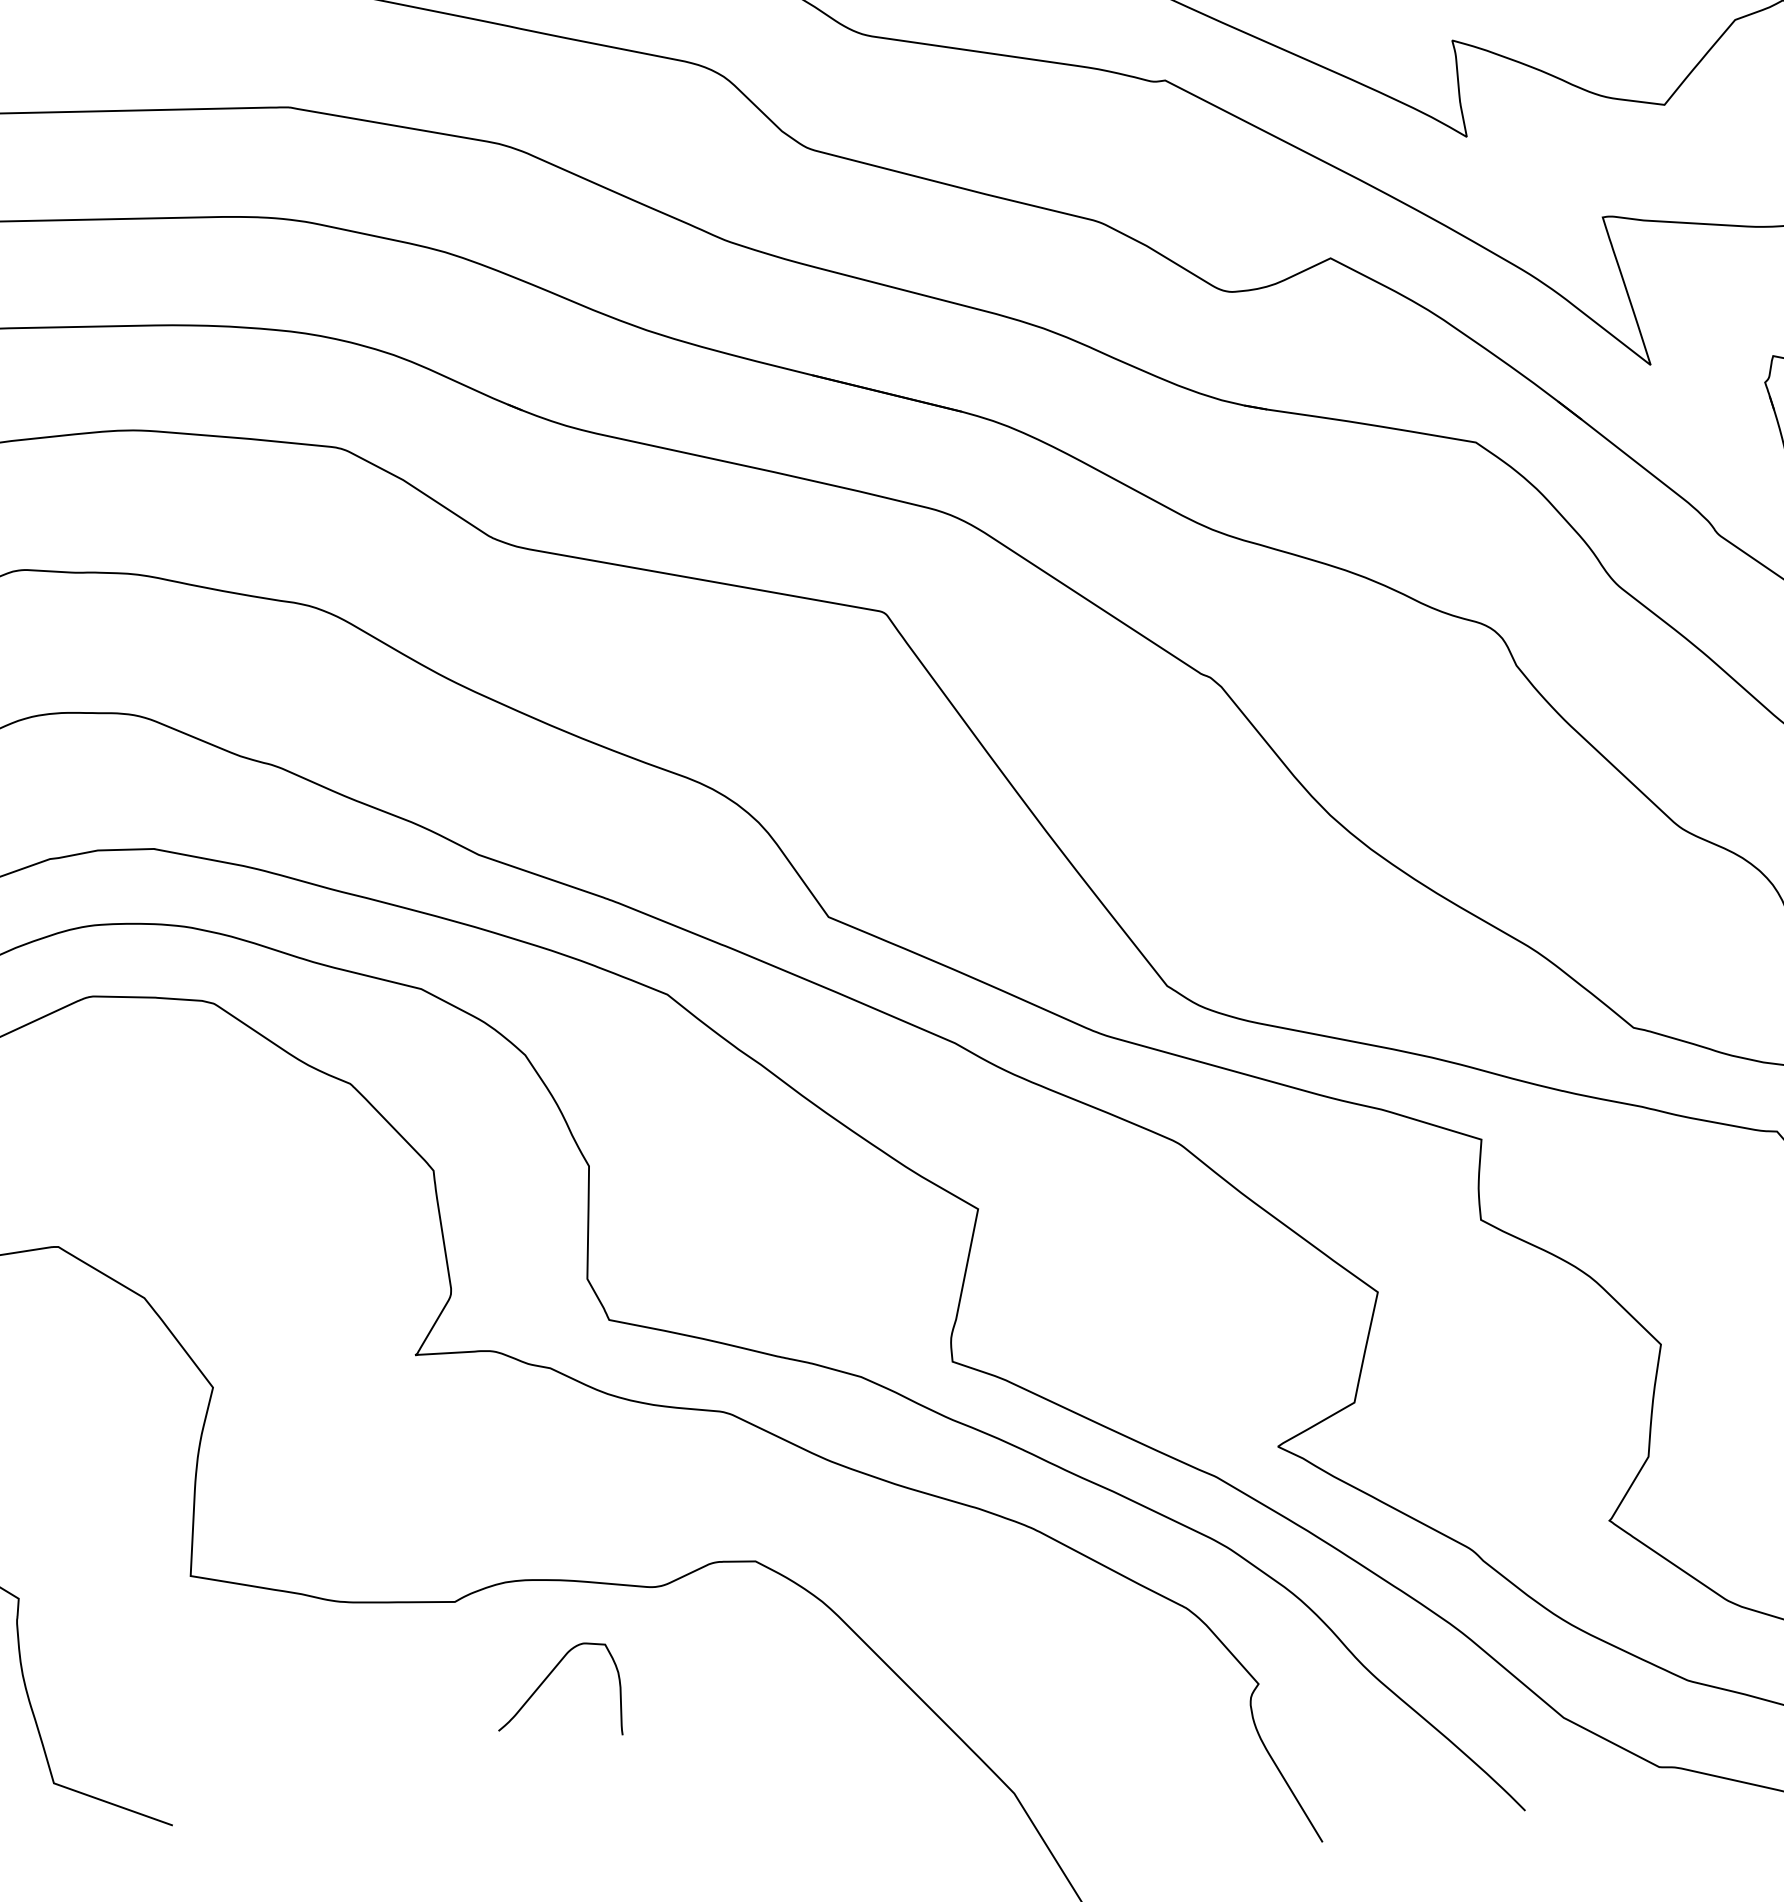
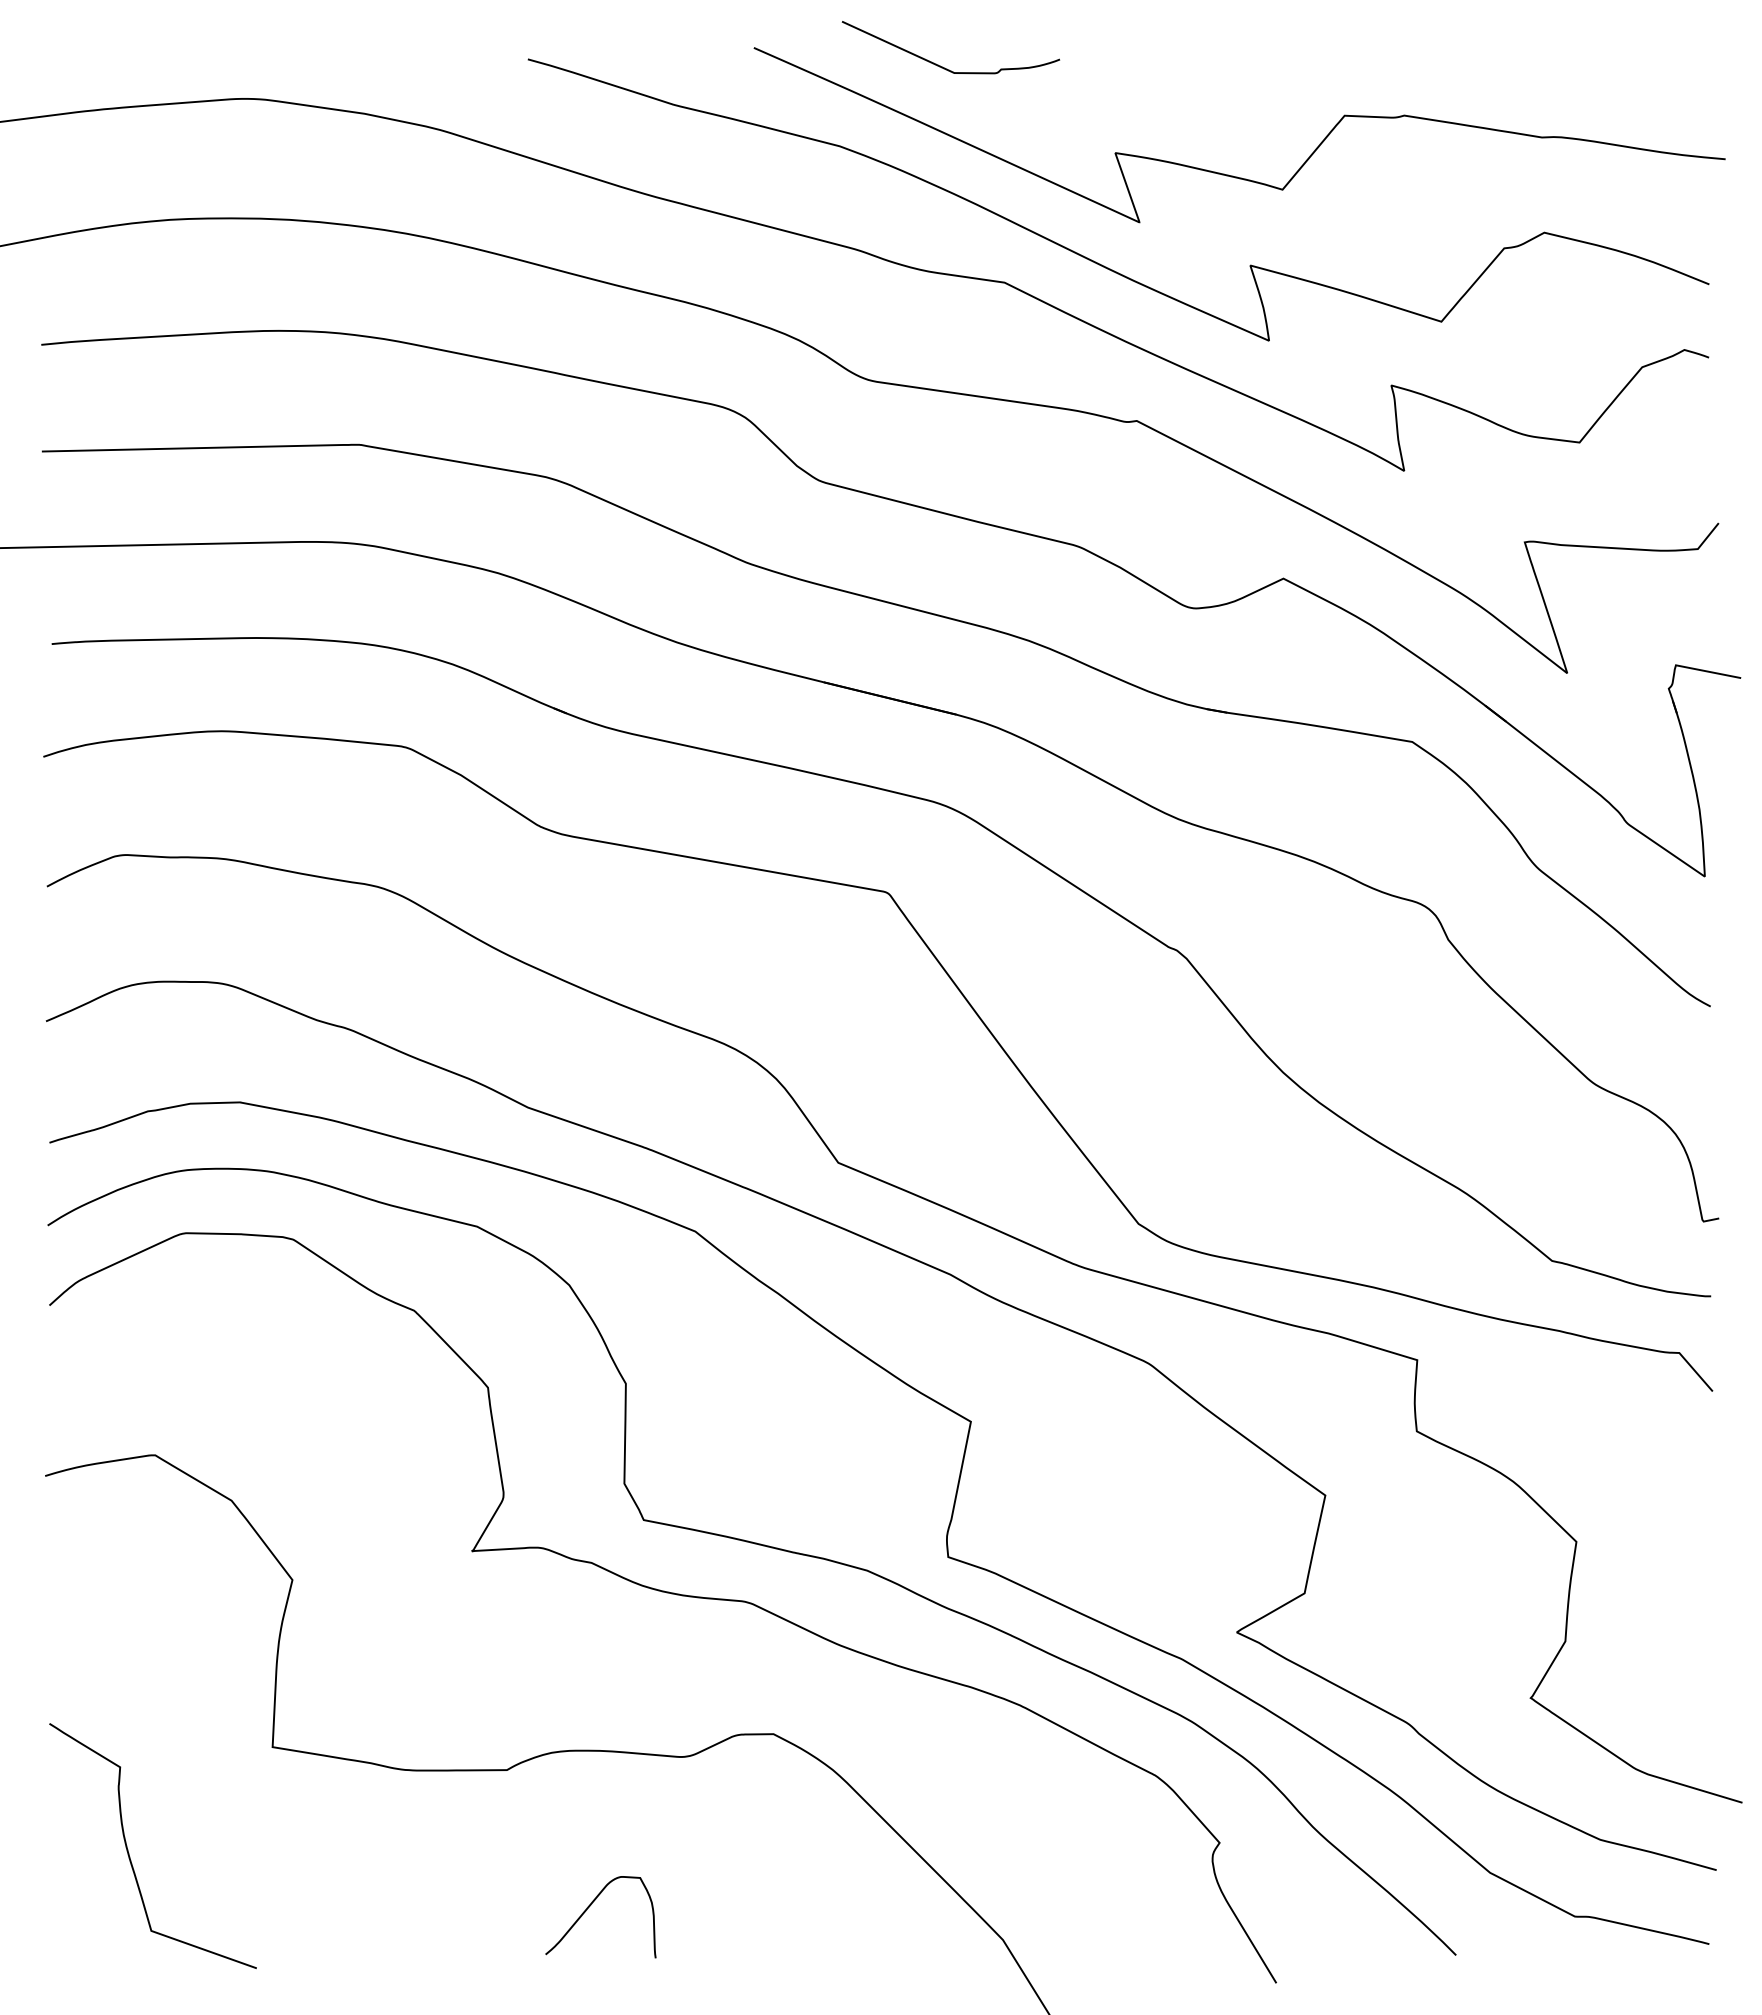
curve: (549, 1676) -> (590, 1906), moved

